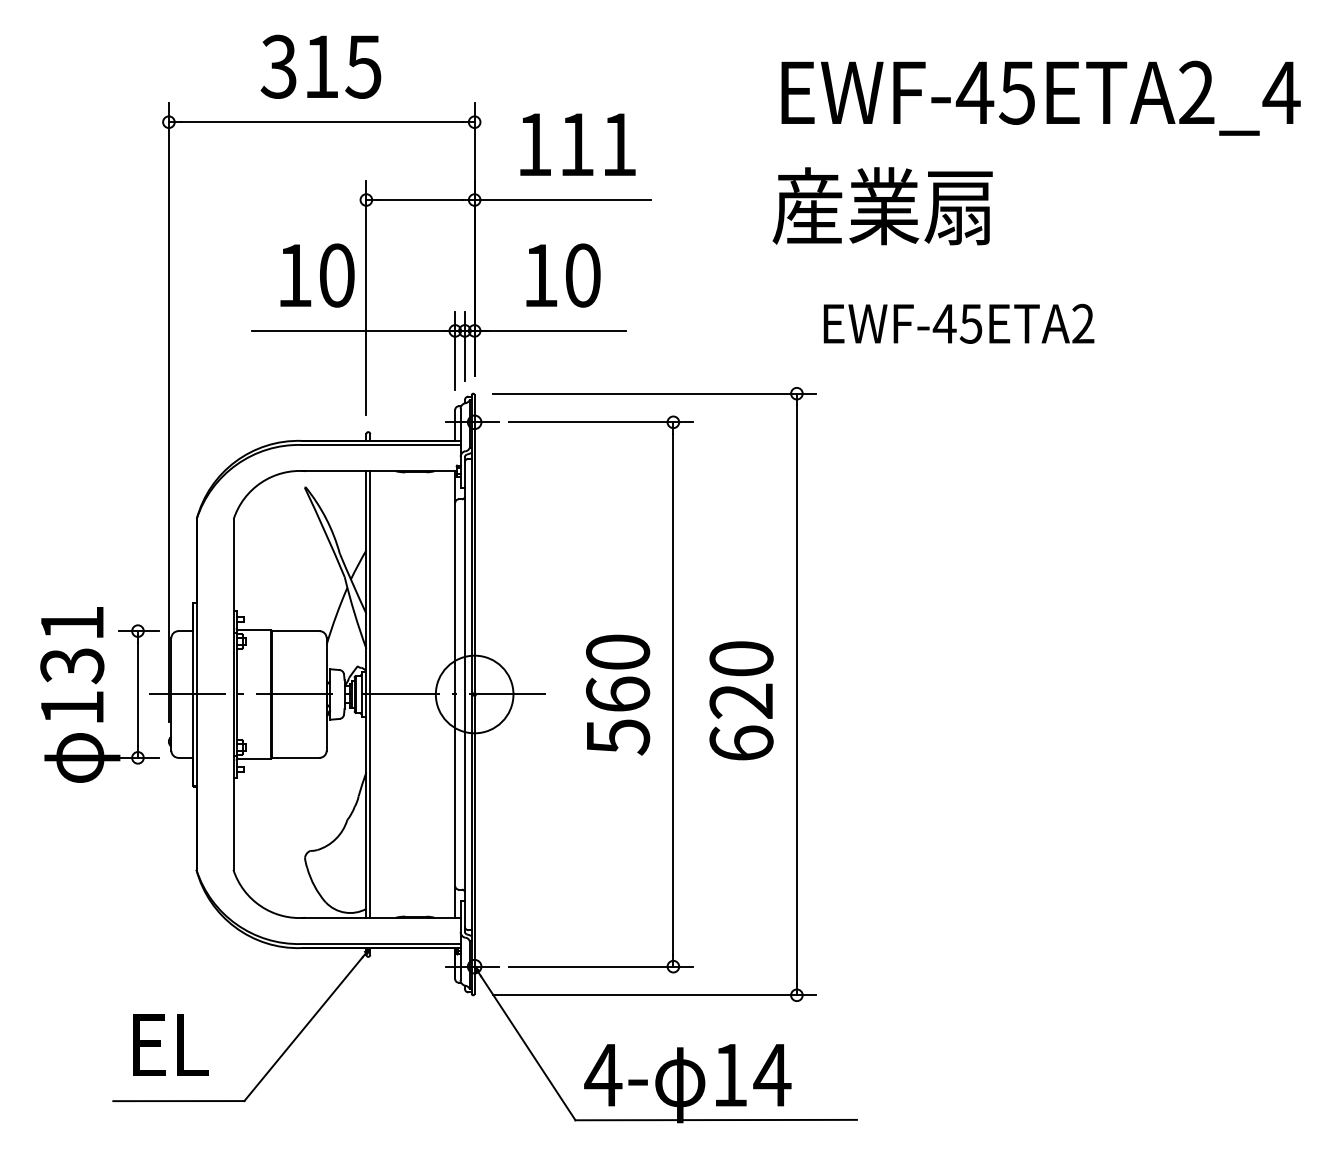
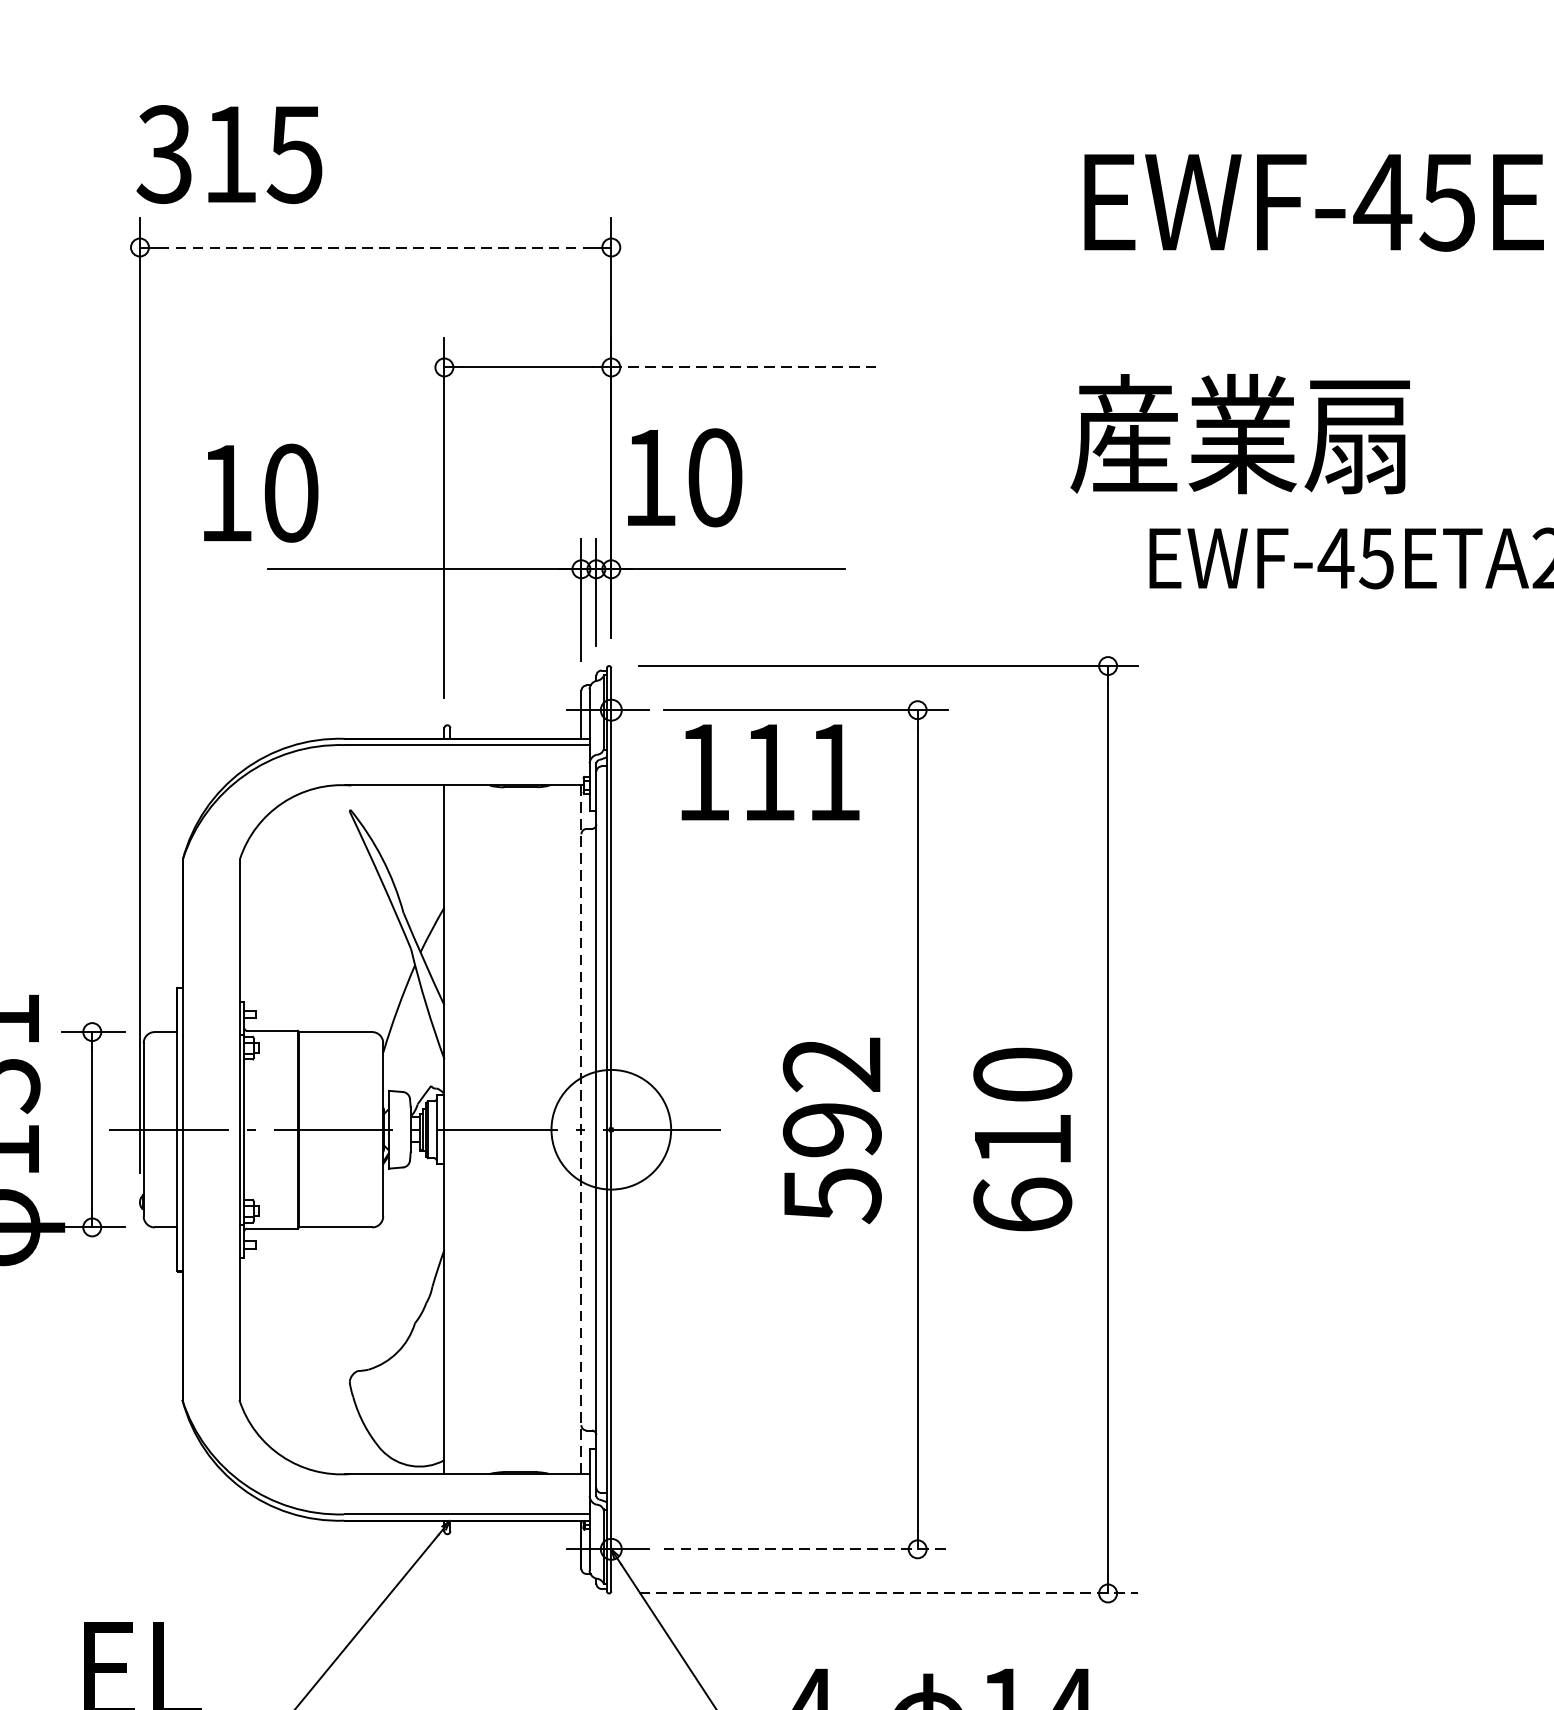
text: (320, 66) -> (228, 153), moved
line: (321, 122) -> (375, 247), solid -> dashed
text: (577, 144) -> (769, 772), moved
line: (562, 200) -> (746, 368), solid -> dashed
text: (882, 206) -> (1240, 434), moved
text: (317, 275) -> (261, 493), moved
text: (563, 275) -> (685, 477), moved
text: (618, 673) -> (833, 1097), 560 -> 592
line: (370, 694) -> (450, 1129), removed
line: (455, 694) -> (581, 1129), solid -> dashed
text: (740, 700) -> (1021, 1139), 620 -> 610
line: (601, 966) -> (806, 1549), solid -> dashed
line: (654, 995) -> (888, 1593), solid -> dashed

